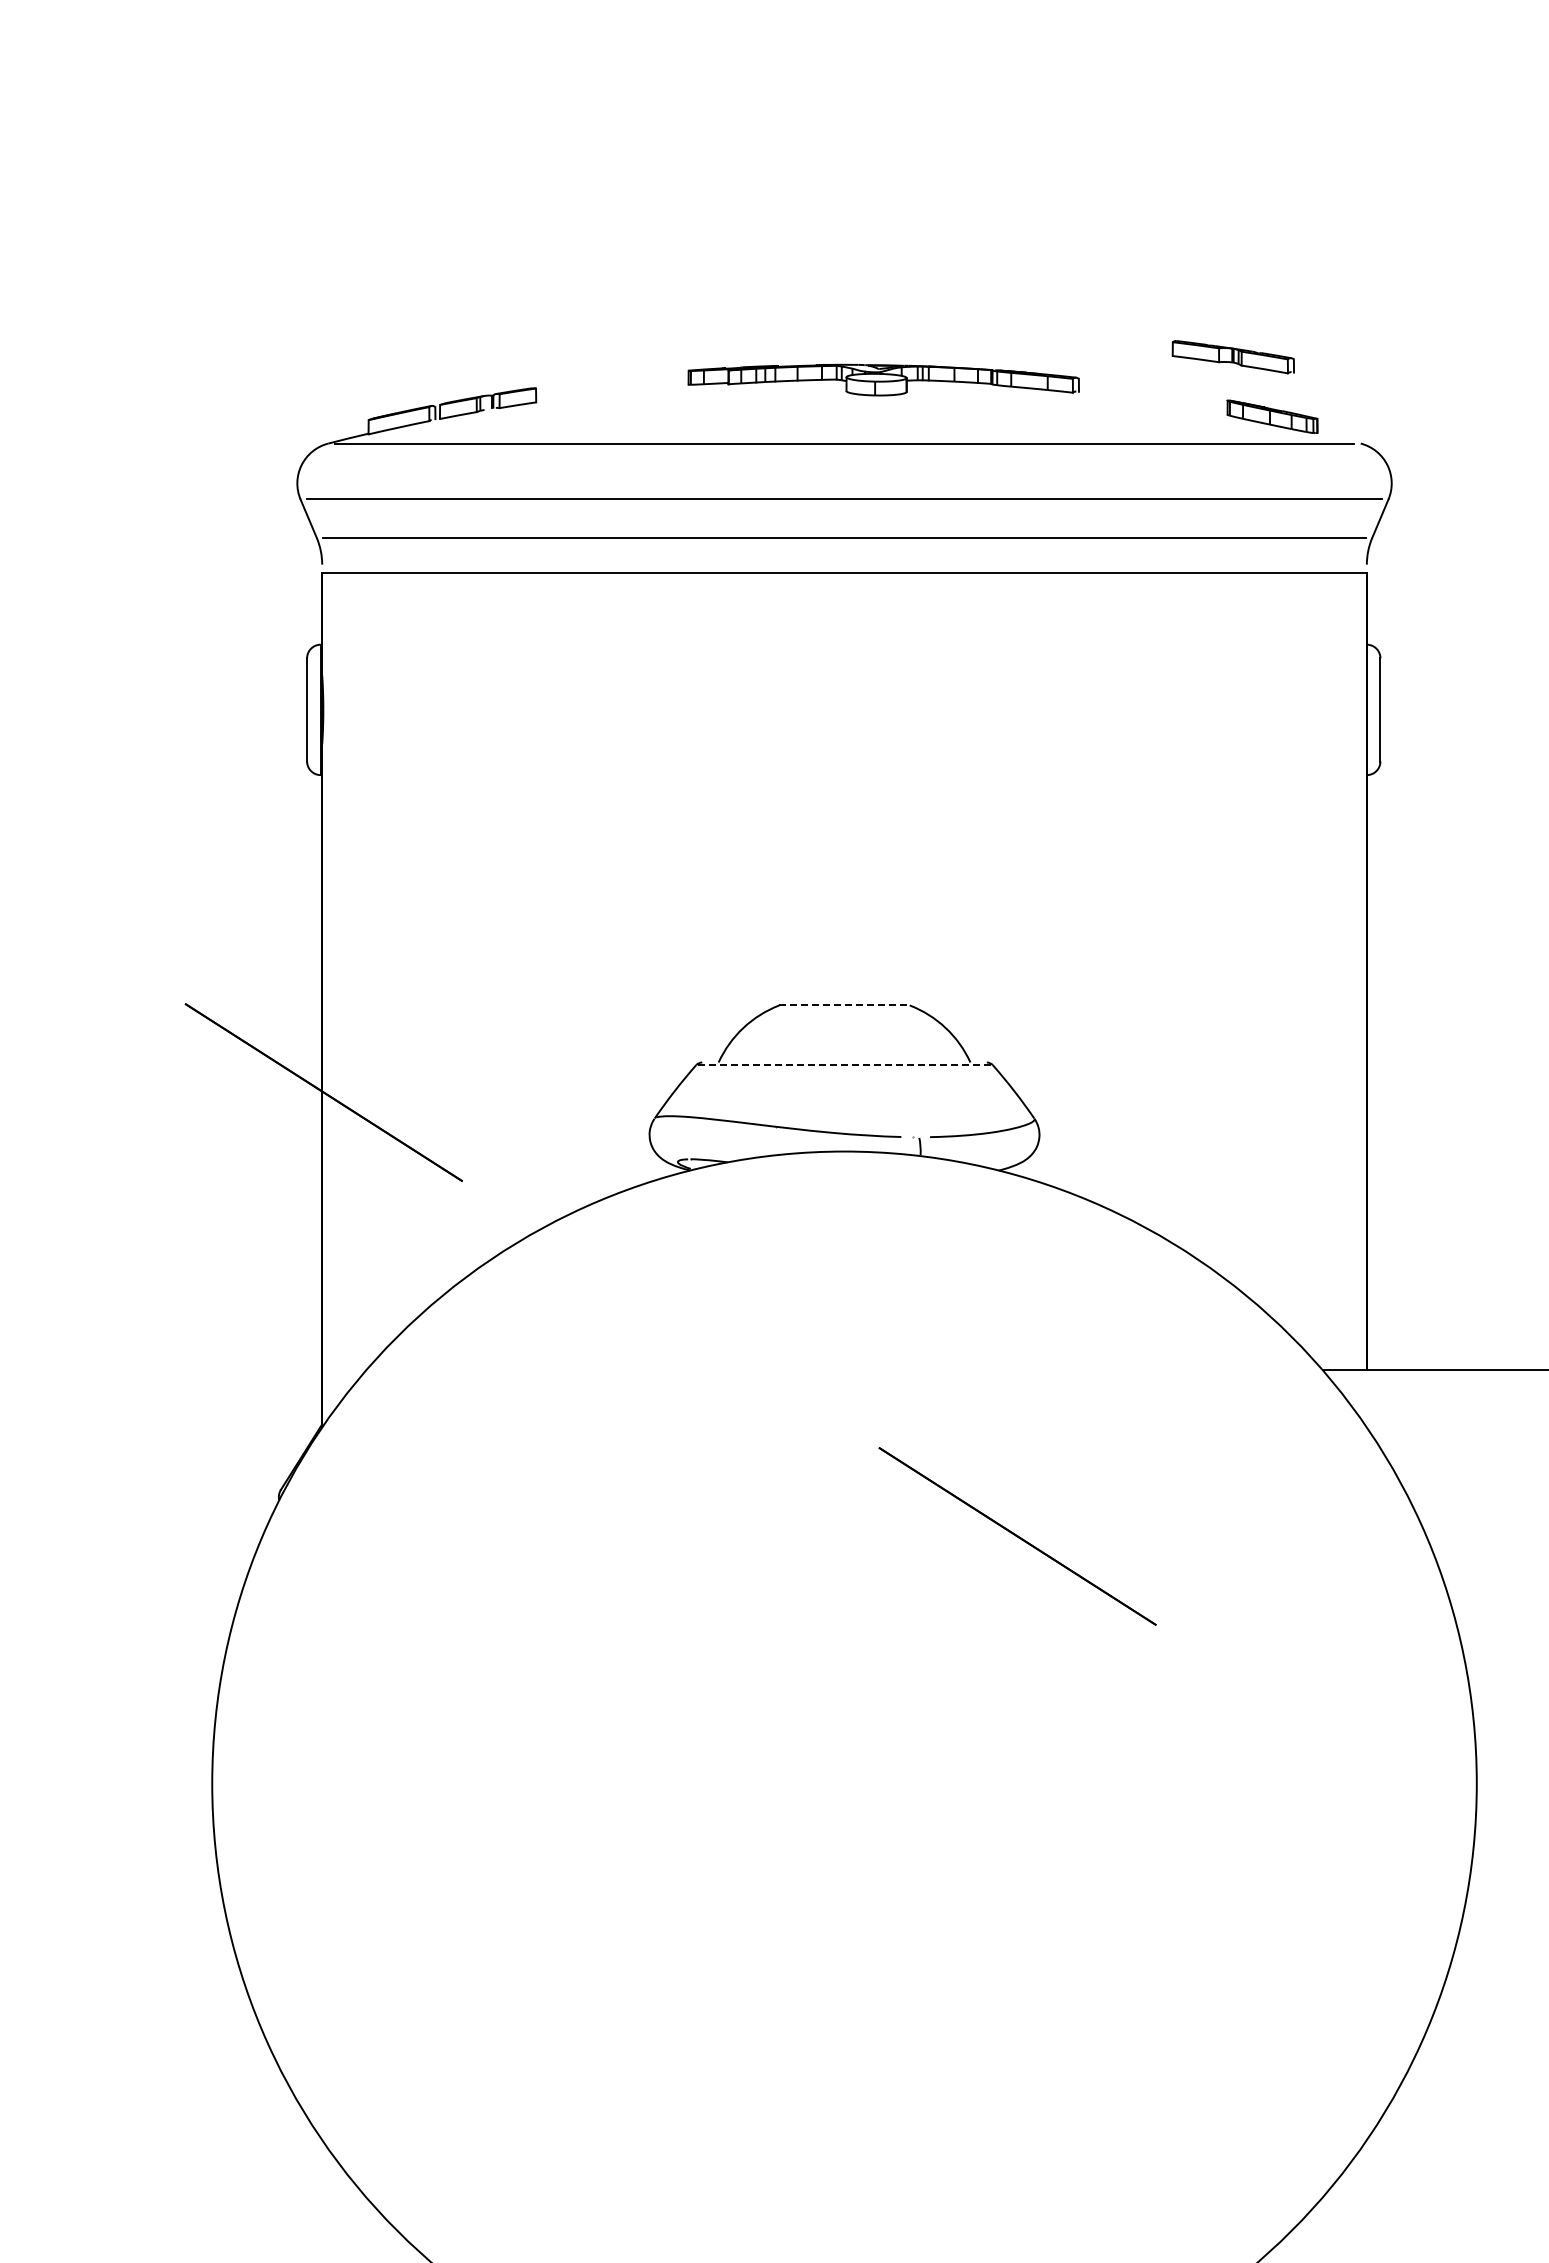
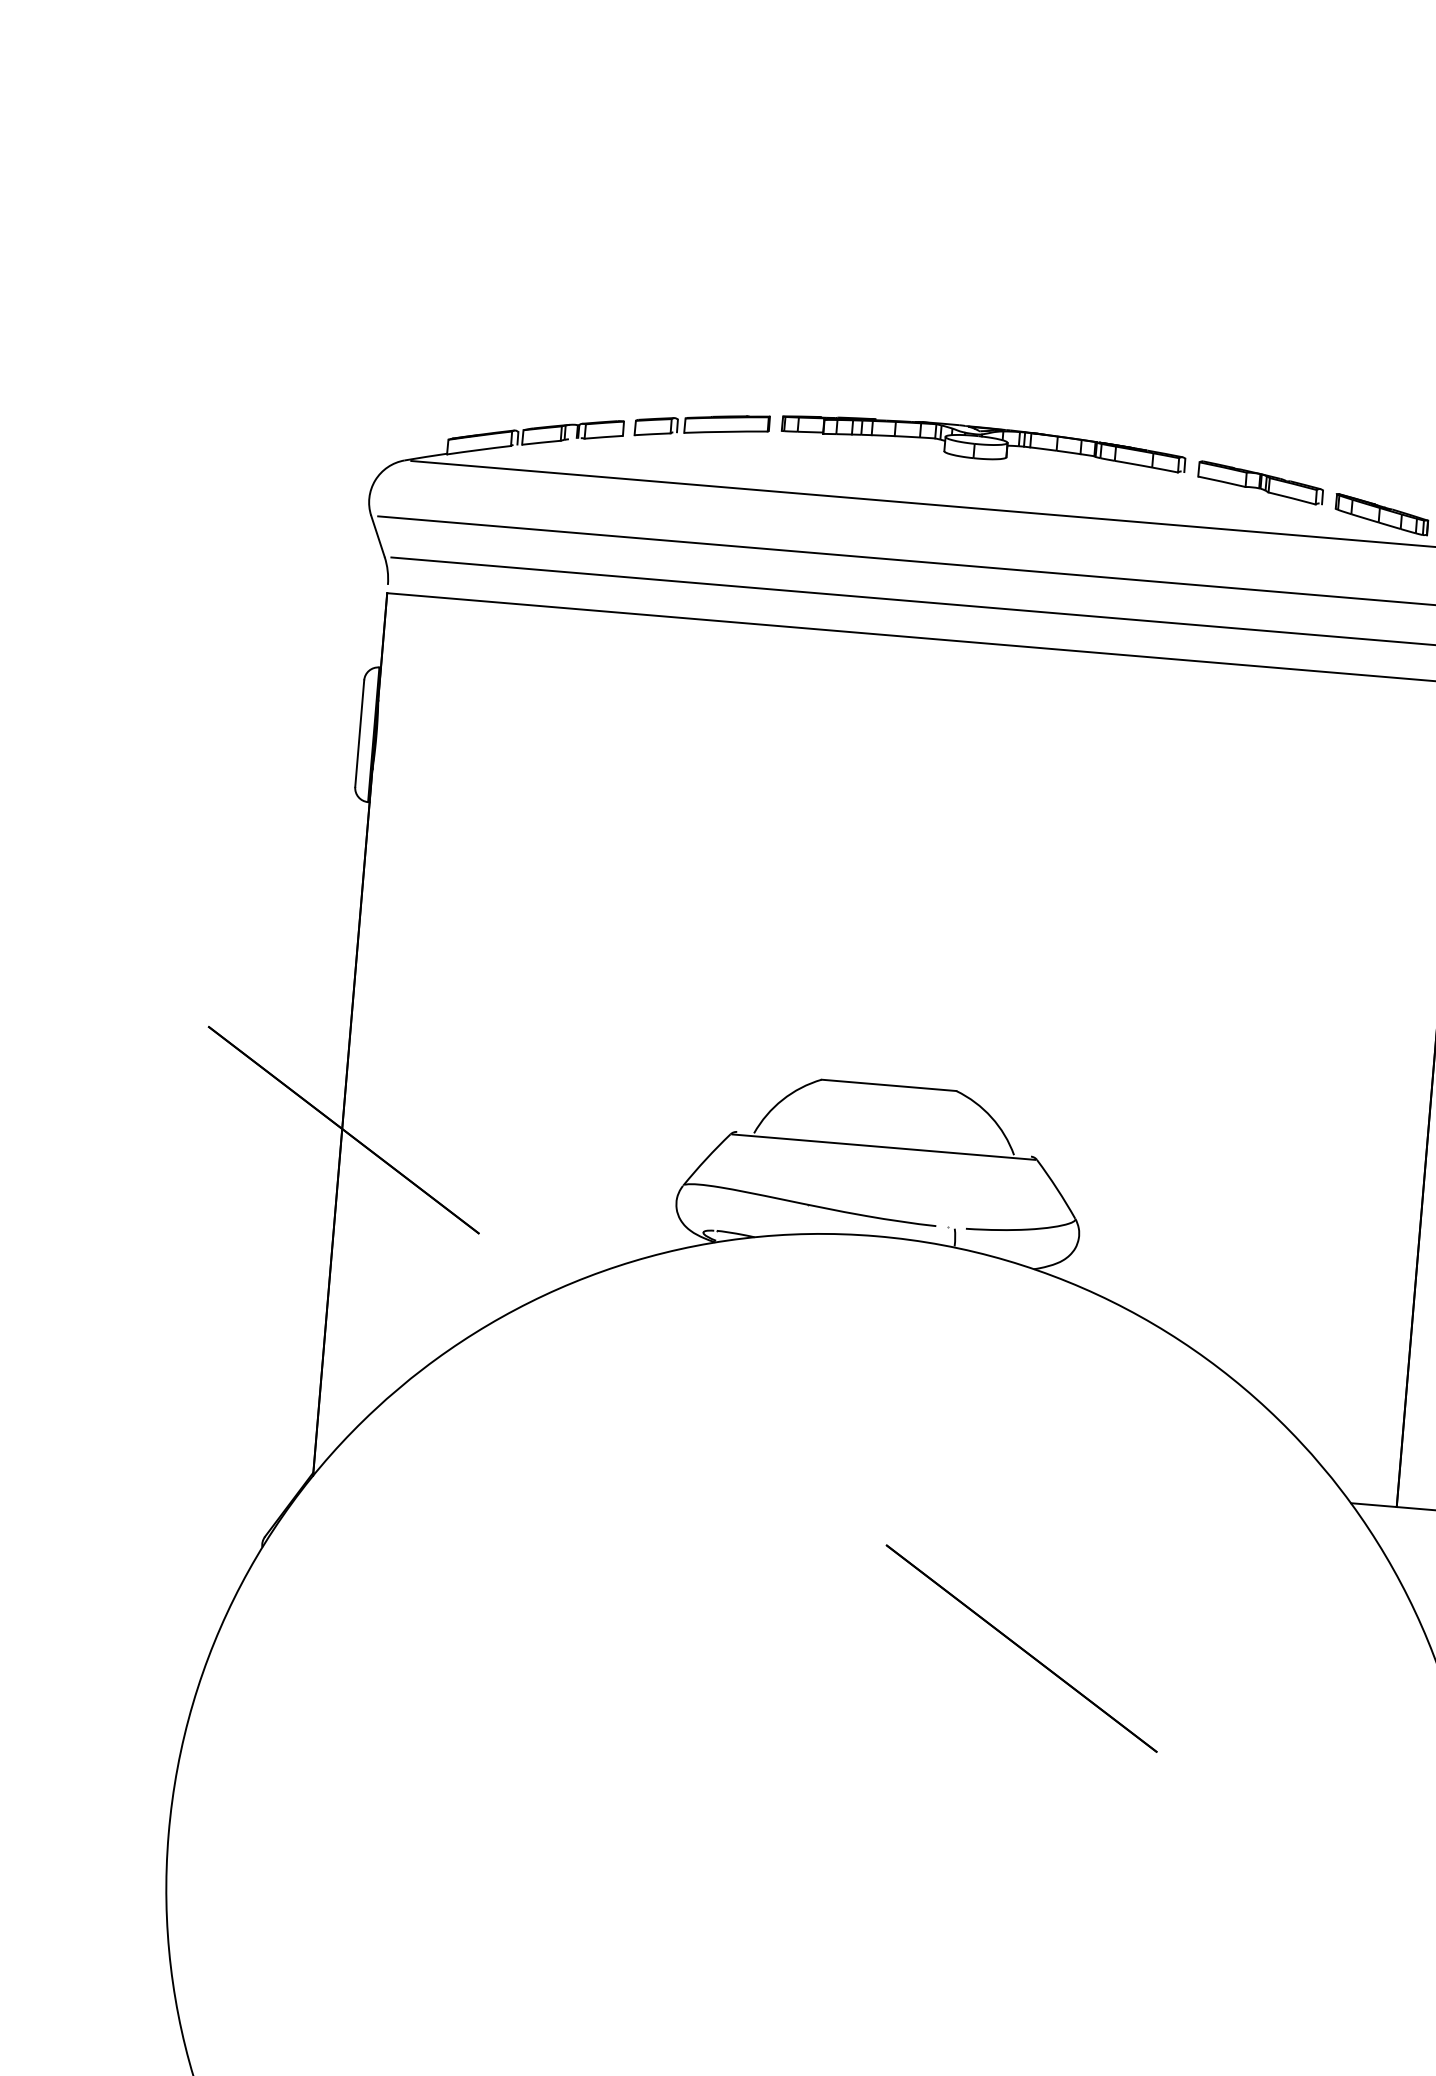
part: (1232, 357) -> (1259, 483), moved
part: (611, 386) -> (702, 426), added
line: (845, 1005) -> (890, 1085), dashed -> solid
line: (844, 1065) -> (883, 1147), dashed -> solid

